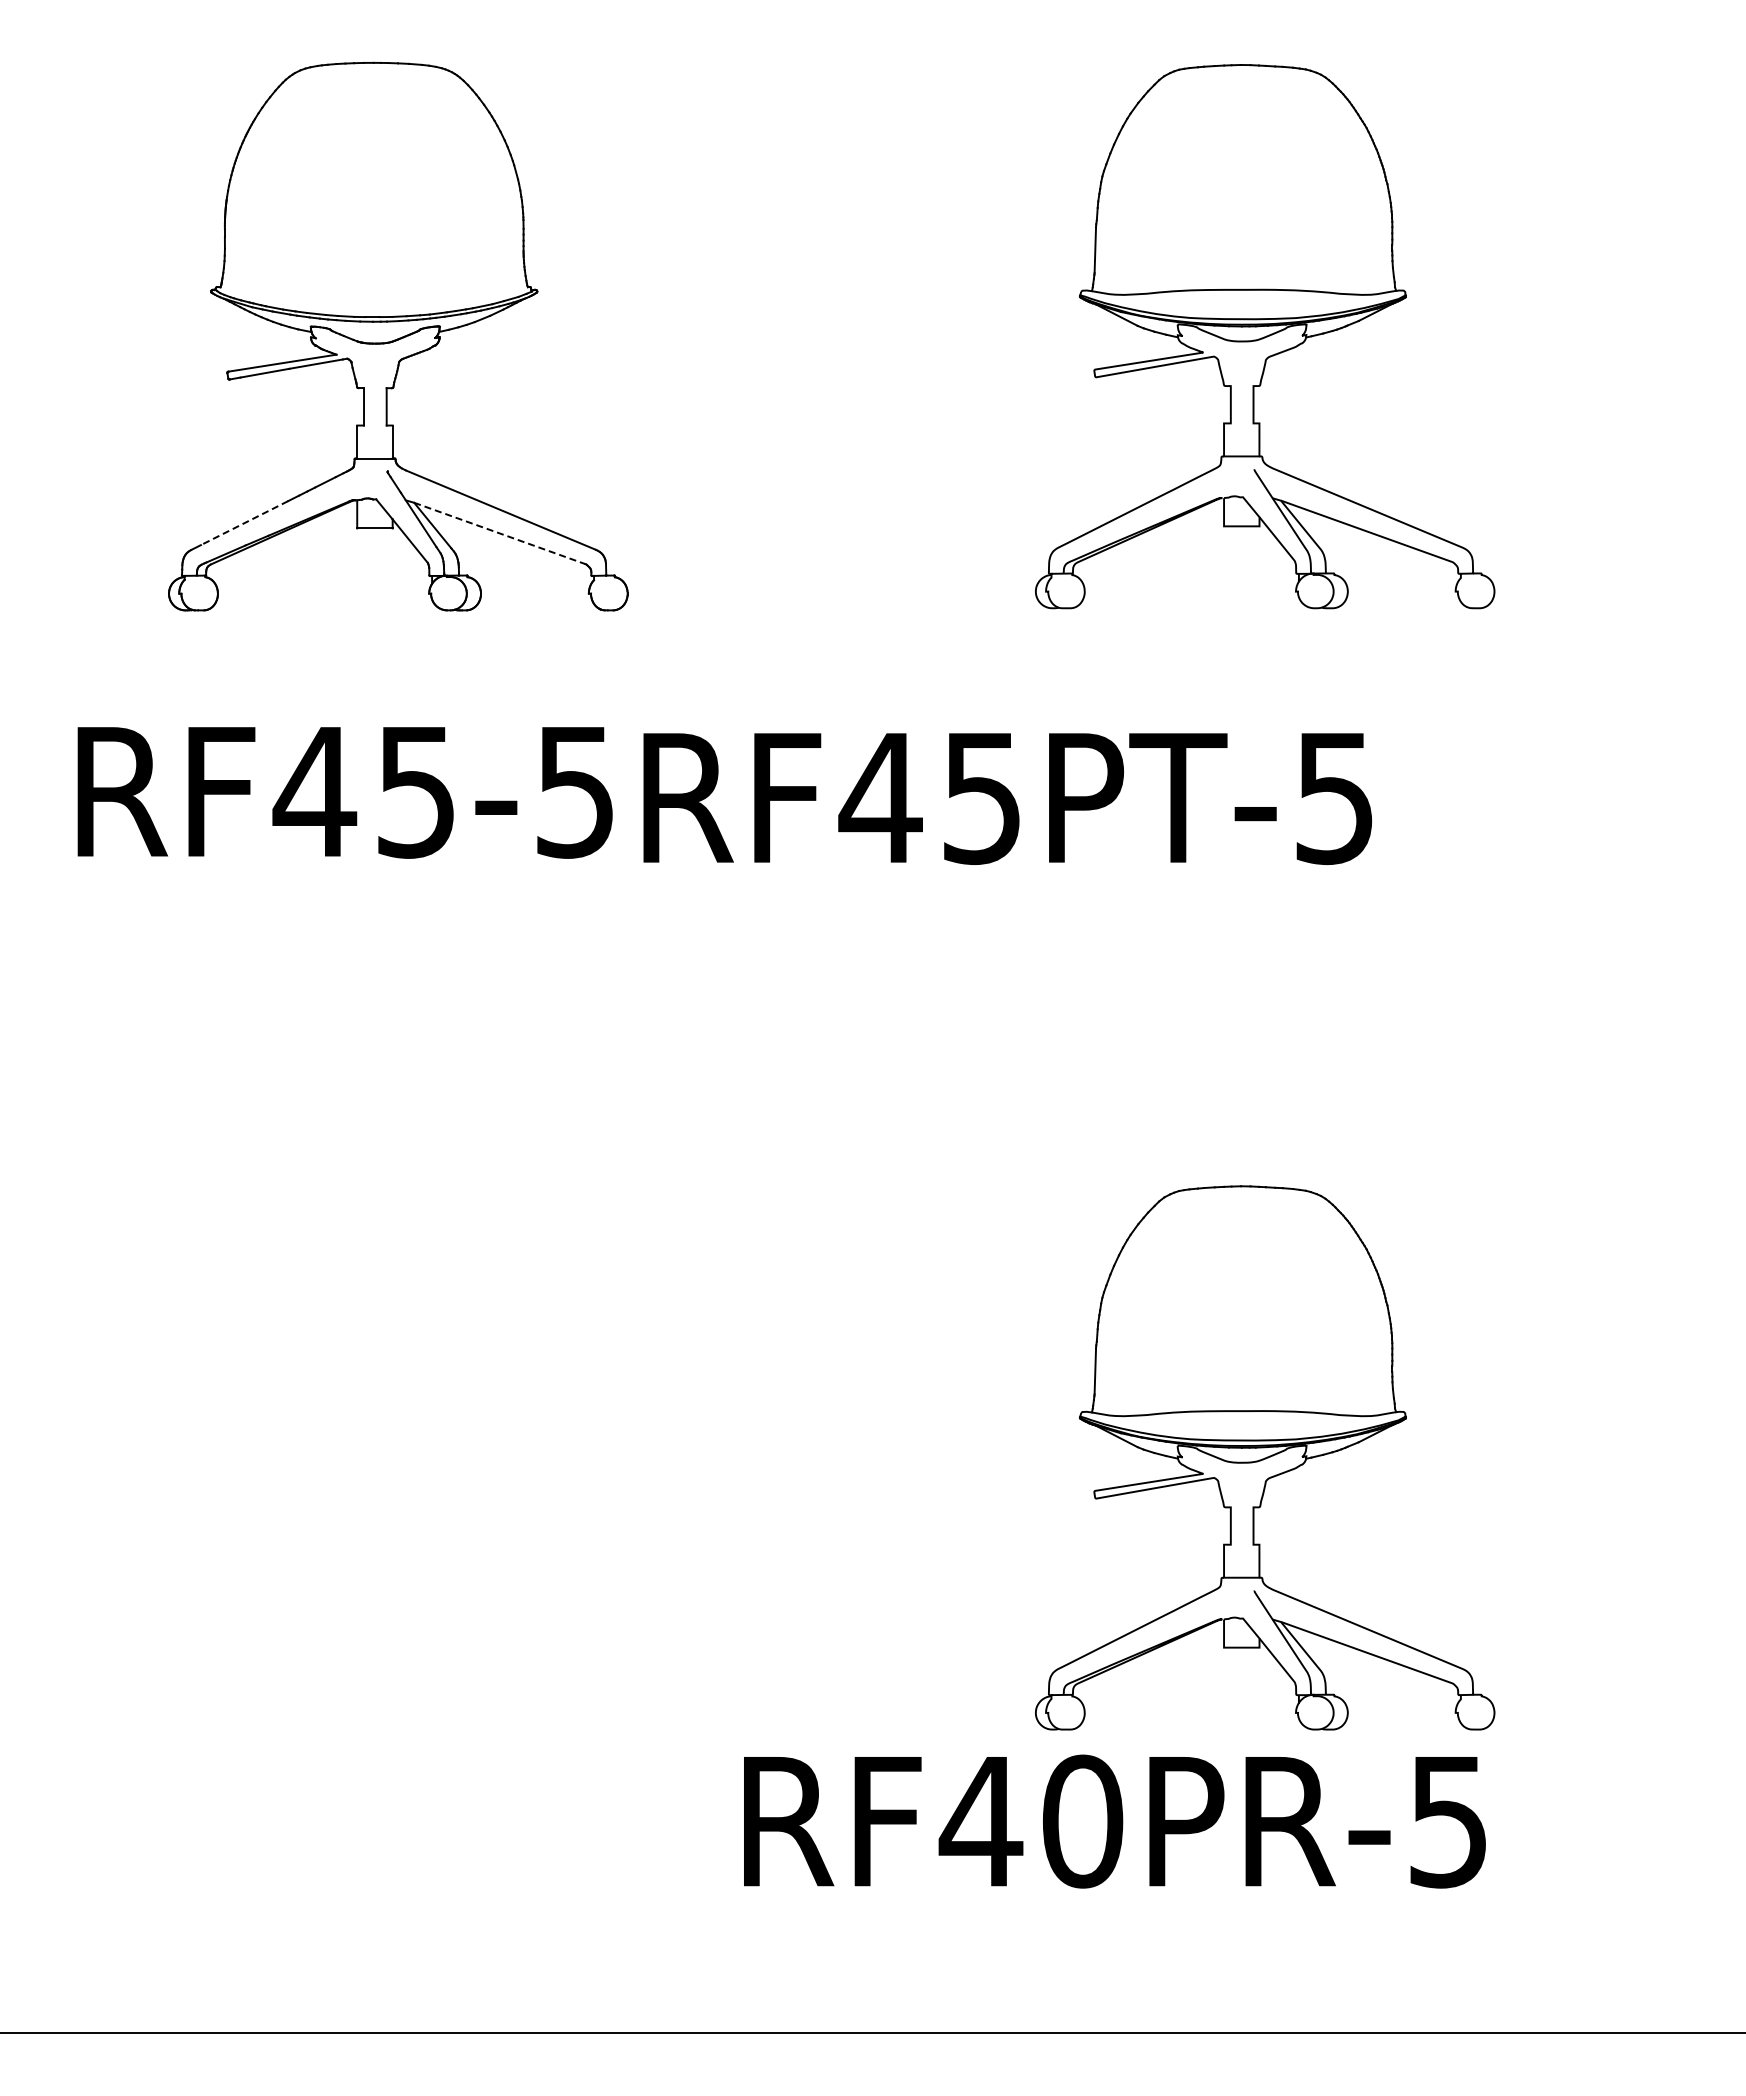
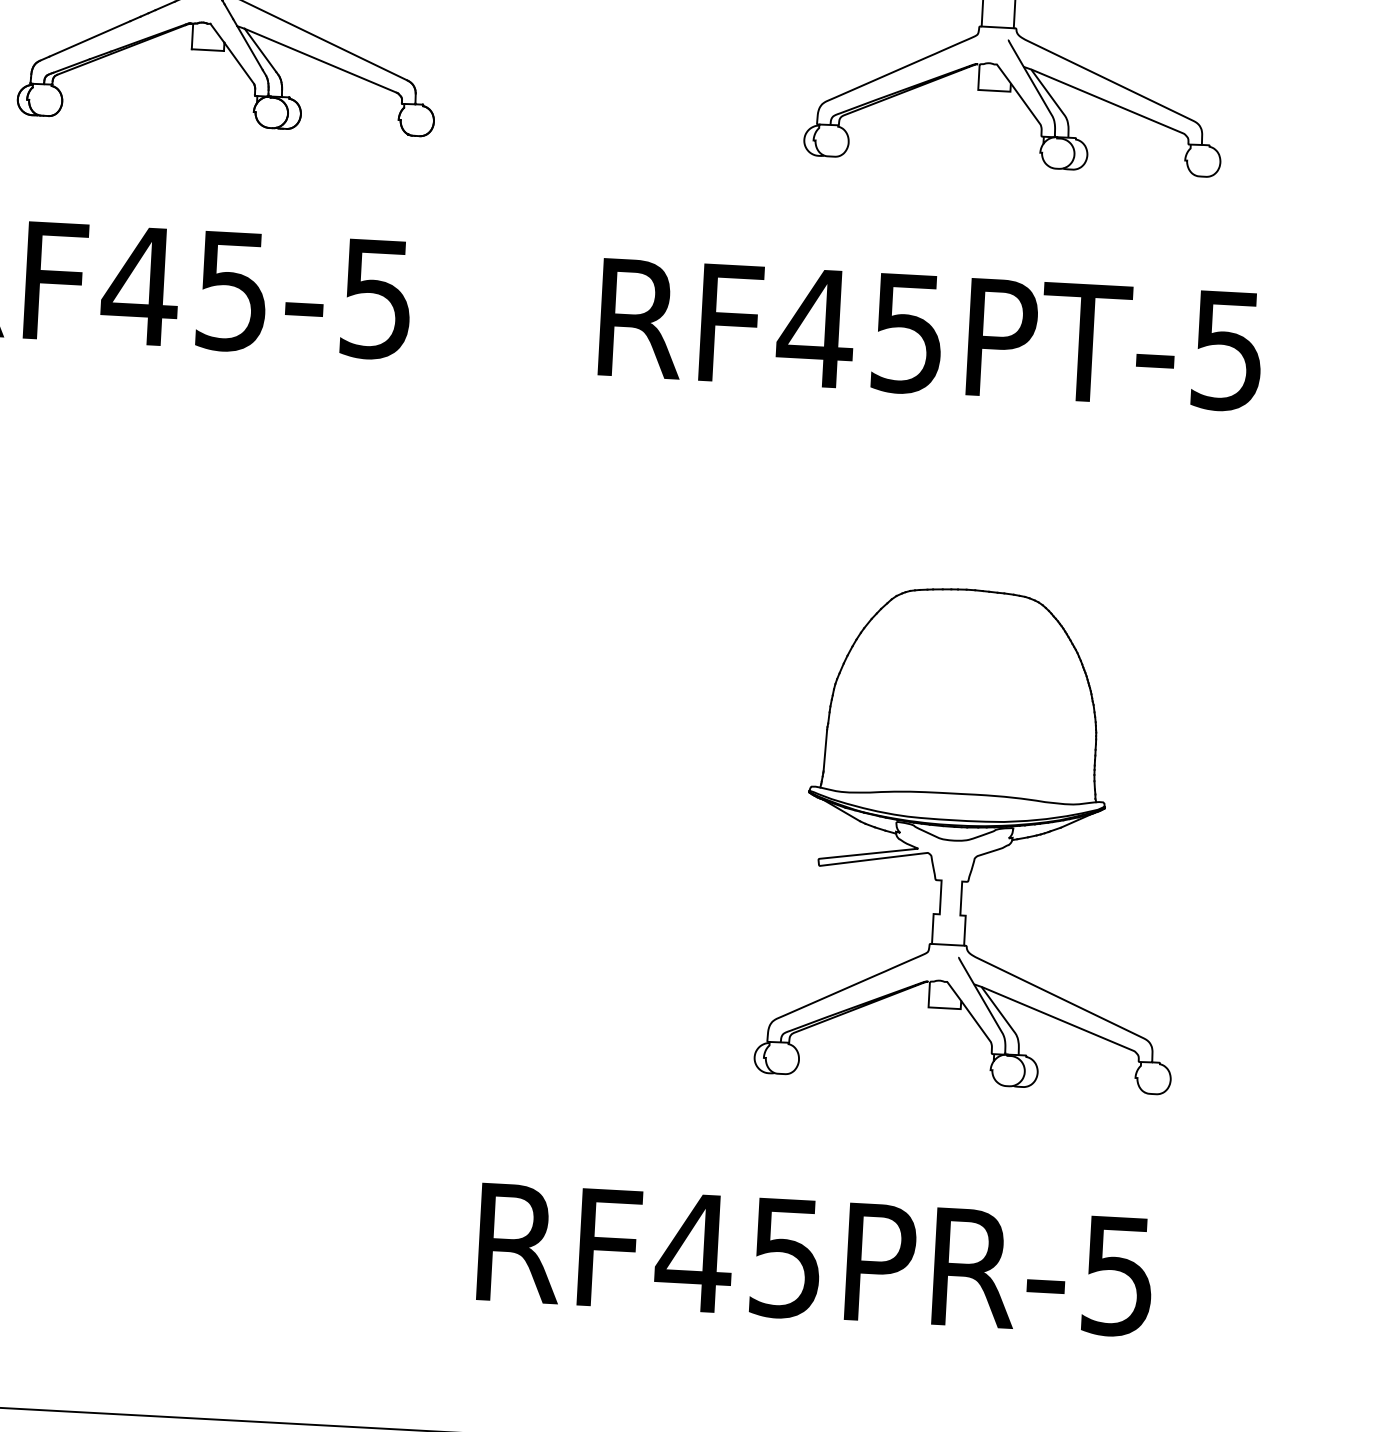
line: (244, 523) -> (89, 39), dashed -> solid
line: (499, 533) -> (320, 60), dashed -> solid
text: (1007, 798) -> (930, 335), moved
part: (1265, 1457) -> (975, 836), moved
text: (1083, 1821) -> (787, 1257), RF40PR-5 -> RF45PR-5

